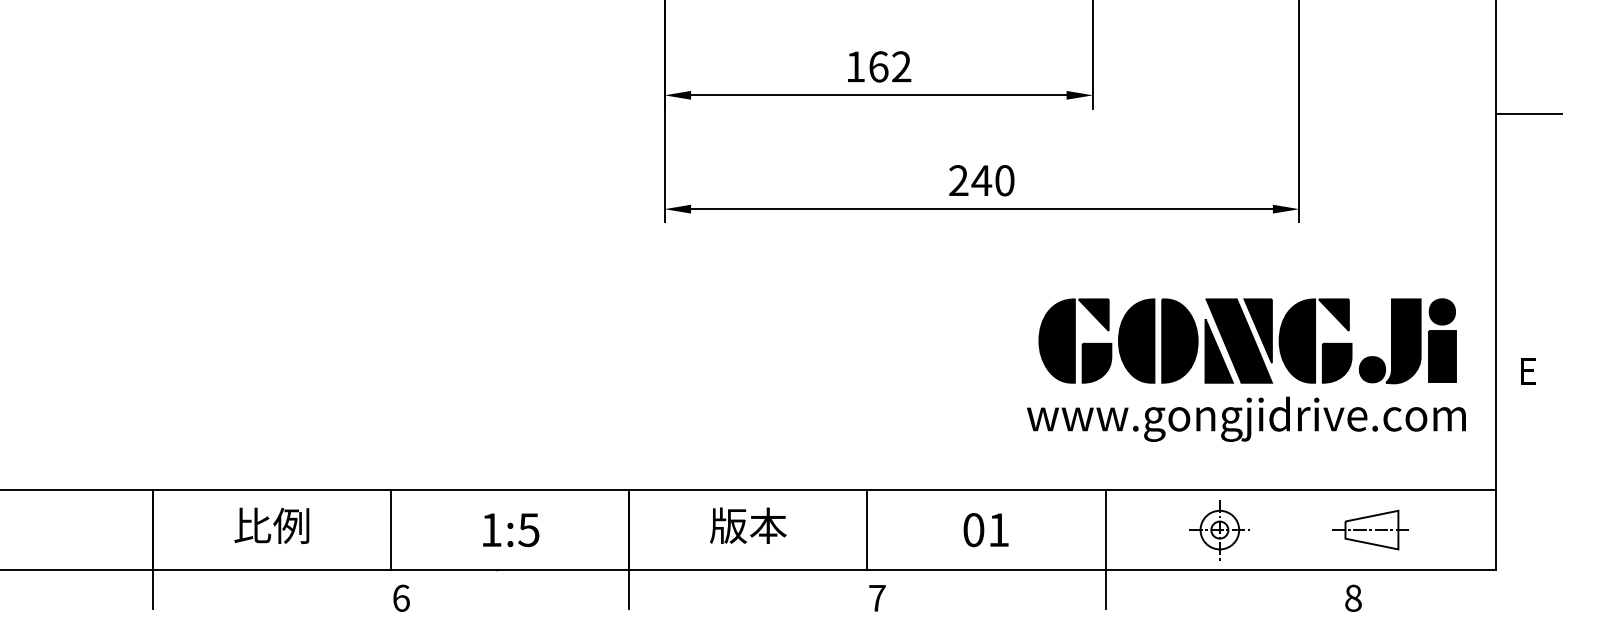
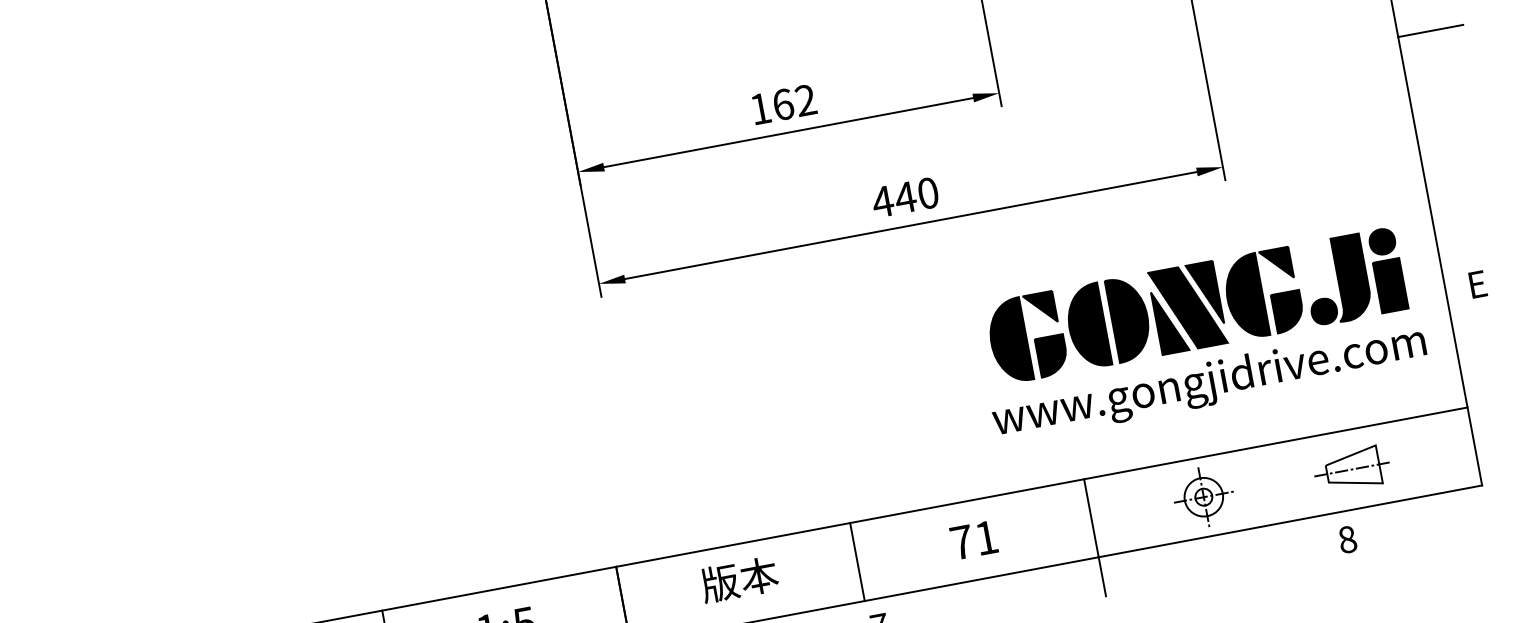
text: (958, 180) -> (882, 201), 240 -> 440
text: (973, 530) -> (961, 542), 01 -> 71

